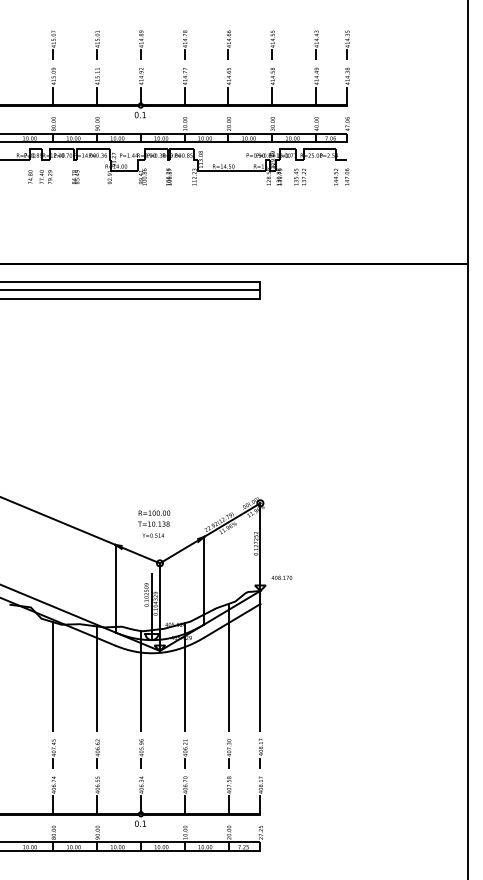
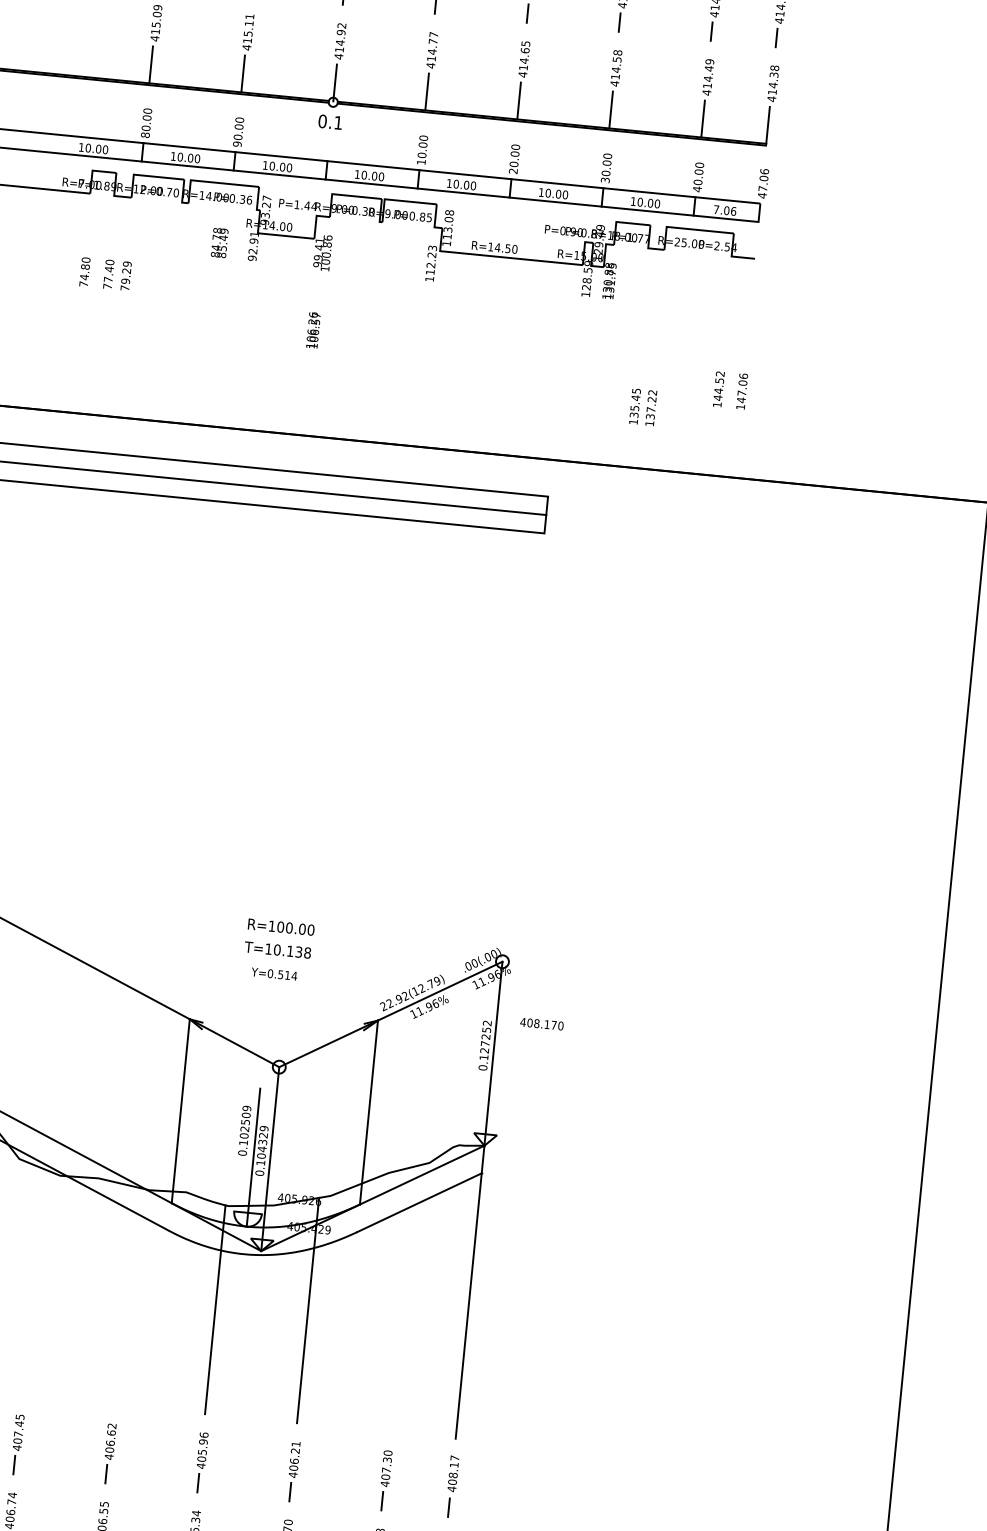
text: (40, 176) -> (106, 272), moved
text: (75, 176) -> (219, 241), moved
text: (168, 176) -> (312, 329), moved
text: (300, 176) -> (644, 406), moved
text: (341, 176) -> (730, 389), moved
text: (154, 523) -> (279, 948), moved
text: (281, 577) -> (541, 1023), moved
line: (228, 666) -> (401, 1297), removed
line: (53, 676) -> (32, 1282), removed
line: (97, 678) -> (124, 1295), removed

